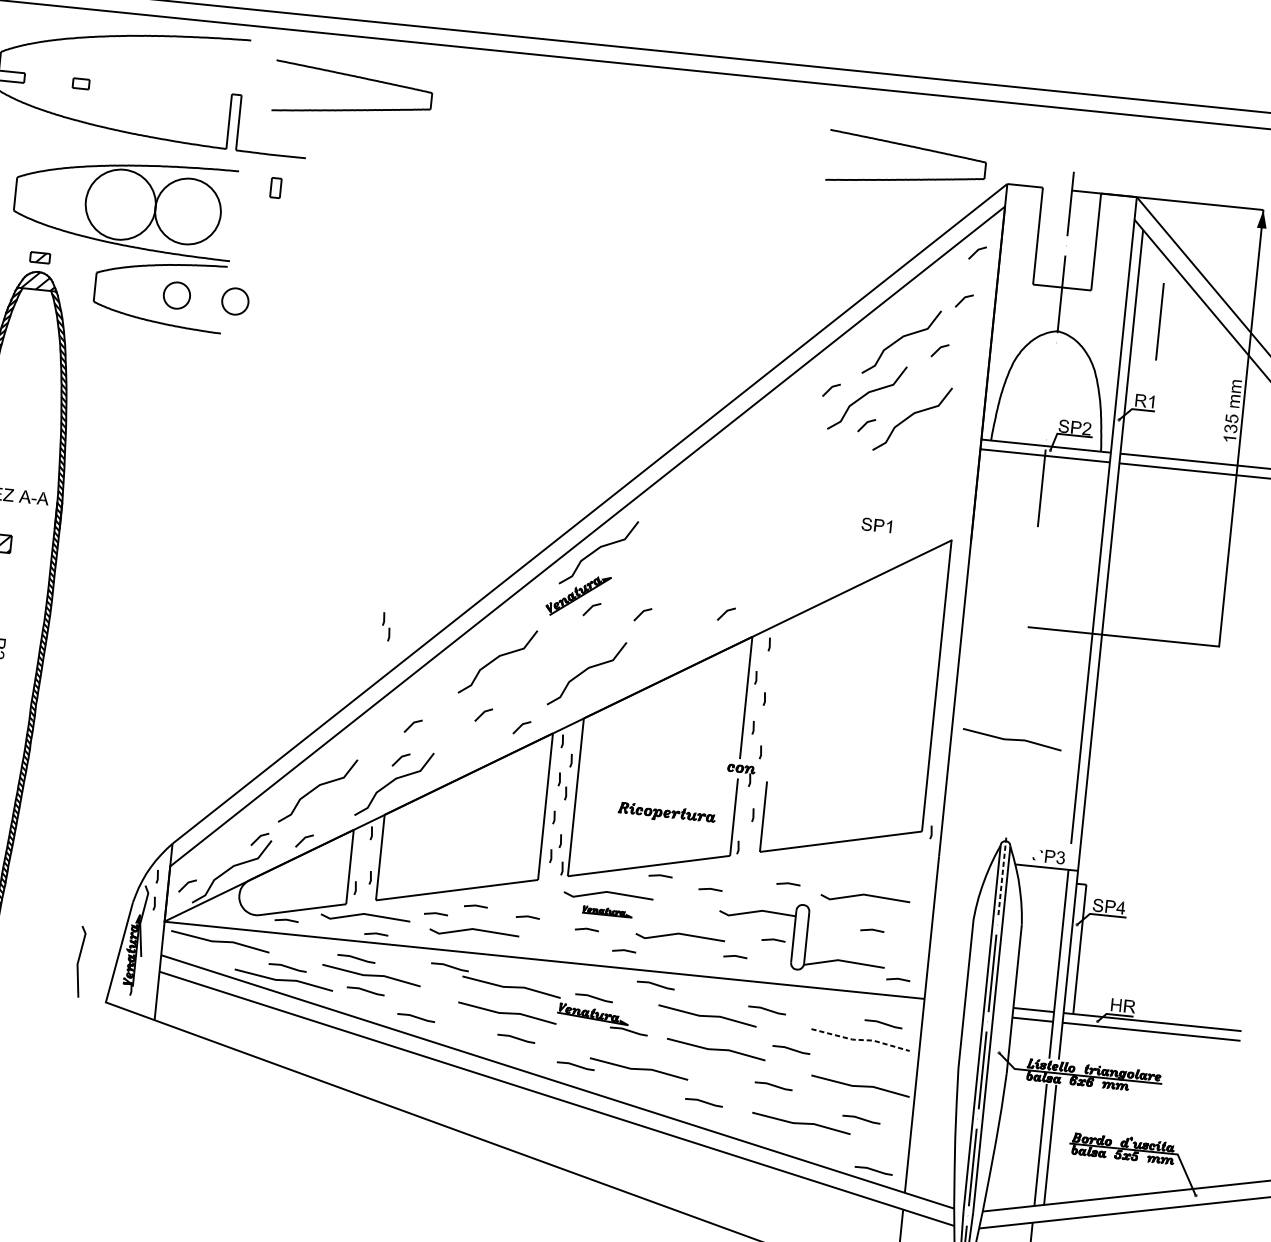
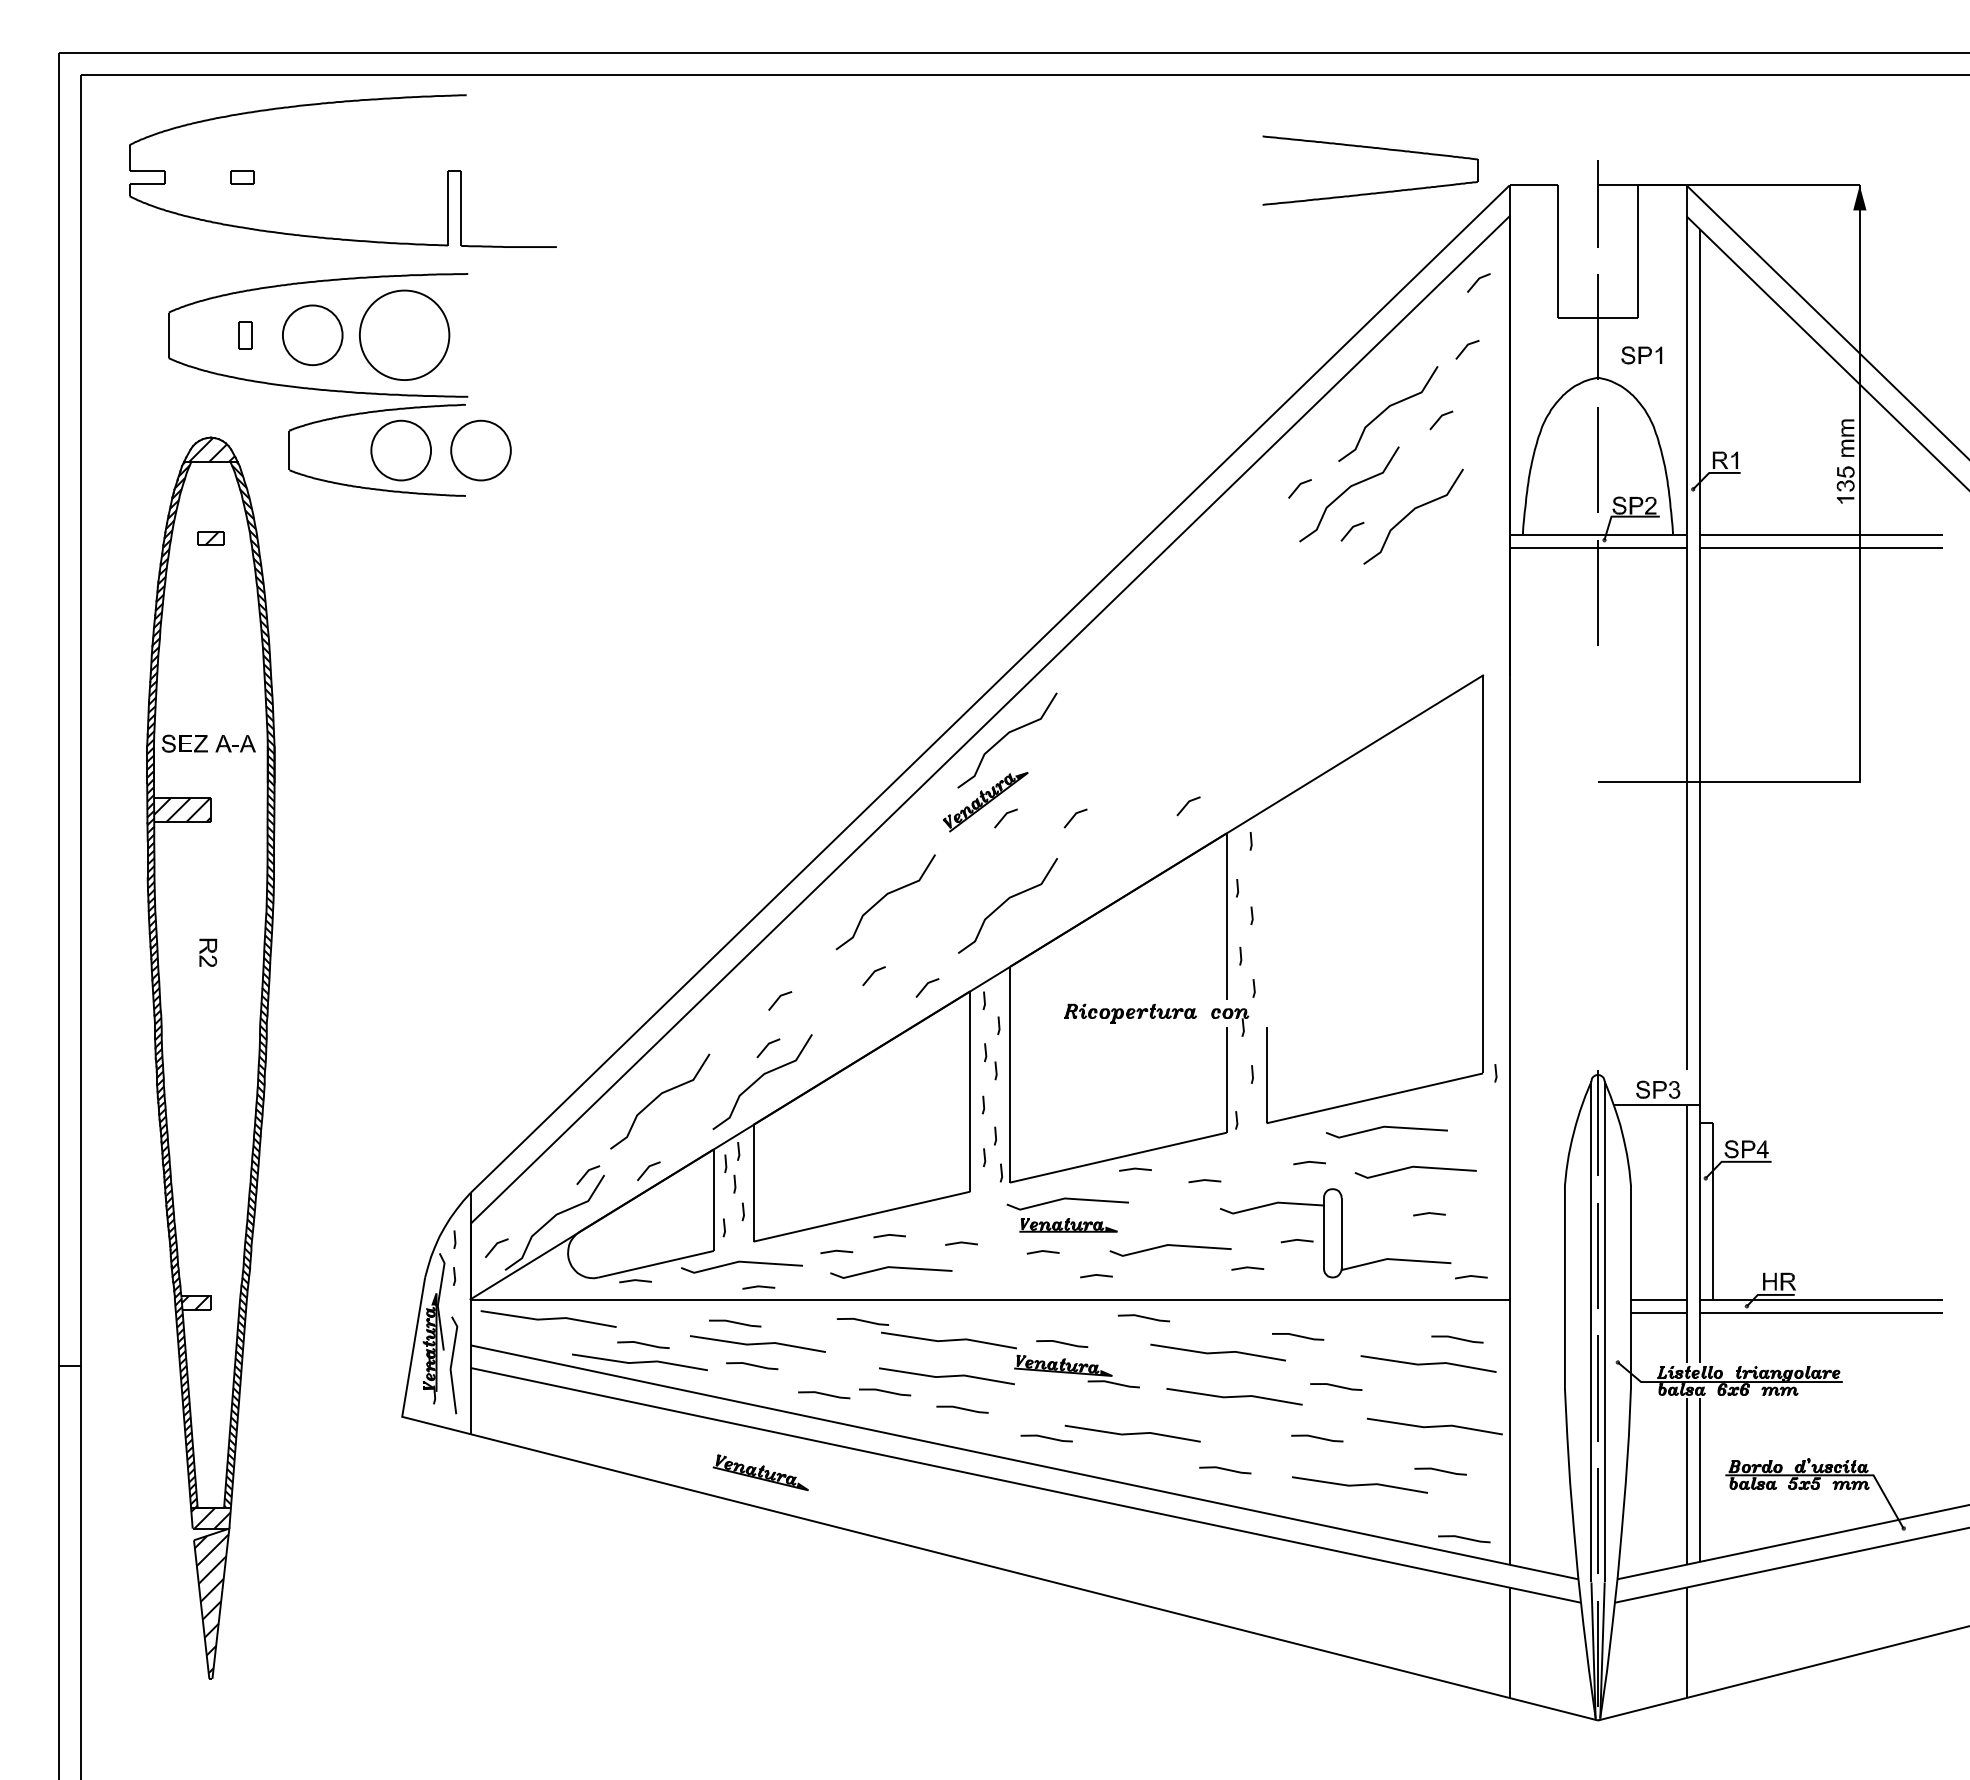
part: (354, 77) -> (611, 130), removed
part: (276, 188) -> (245, 335), moved
circle: (120, 204) -> (312, 335), size x0.62
part: (39, 257) -> (210, 538), moved
circle: (177, 295) -> (401, 450), size x1.67
circle: (234, 301) -> (480, 450), size x1.67
line: (1159, 321) -> (1597, 459), moved
part: (876, 525) -> (1641, 355), moved
part: (386, 626) -> (730, 1173), moved
line: (1012, 739) -> (1592, 936), removed
part: (666, 813) -> (1130, 1013), moved
fill: (1038, 855) -> (1643, 1089), added
line: (847, 863) -> (1386, 1127), added
line: (1001, 876) -> (1597, 1123), dashed -> solid
part: (607, 911) -> (1068, 1225), size x1.43
line: (79, 961) -> (452, 1365), moved
line: (461, 1020) -> (885, 1392), added
line: (861, 1039) -> (1429, 1363), dashed -> solid
part: (363, 1069) -> (760, 1472), added

